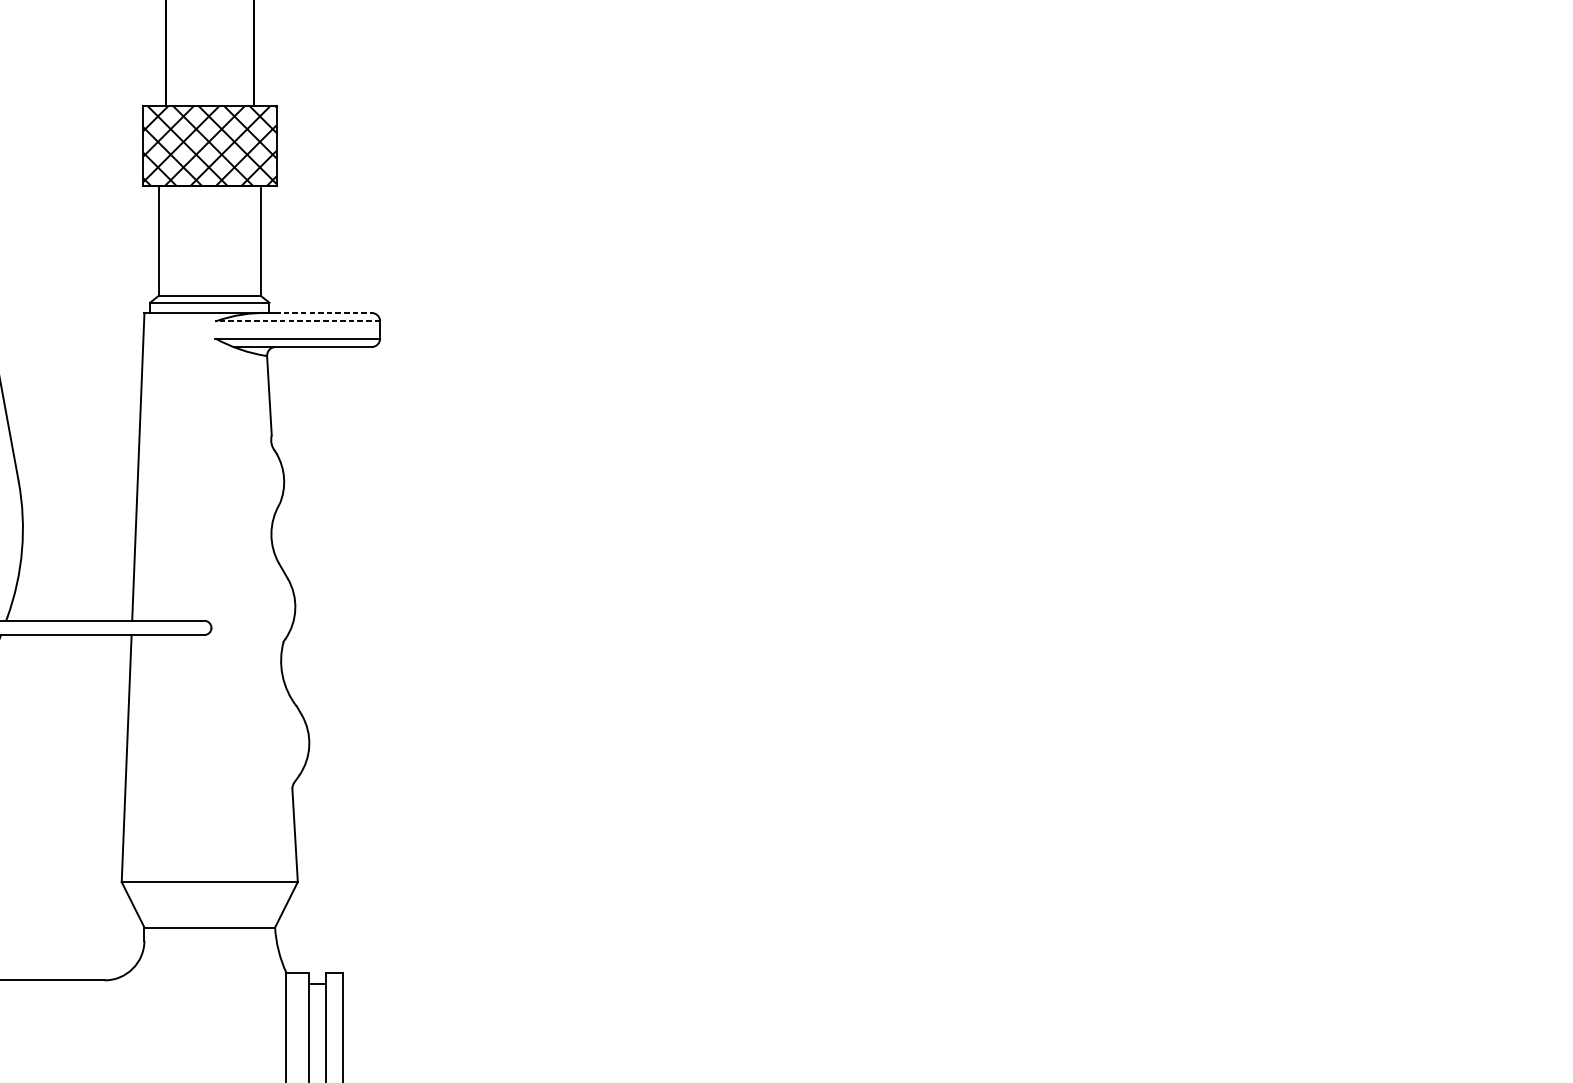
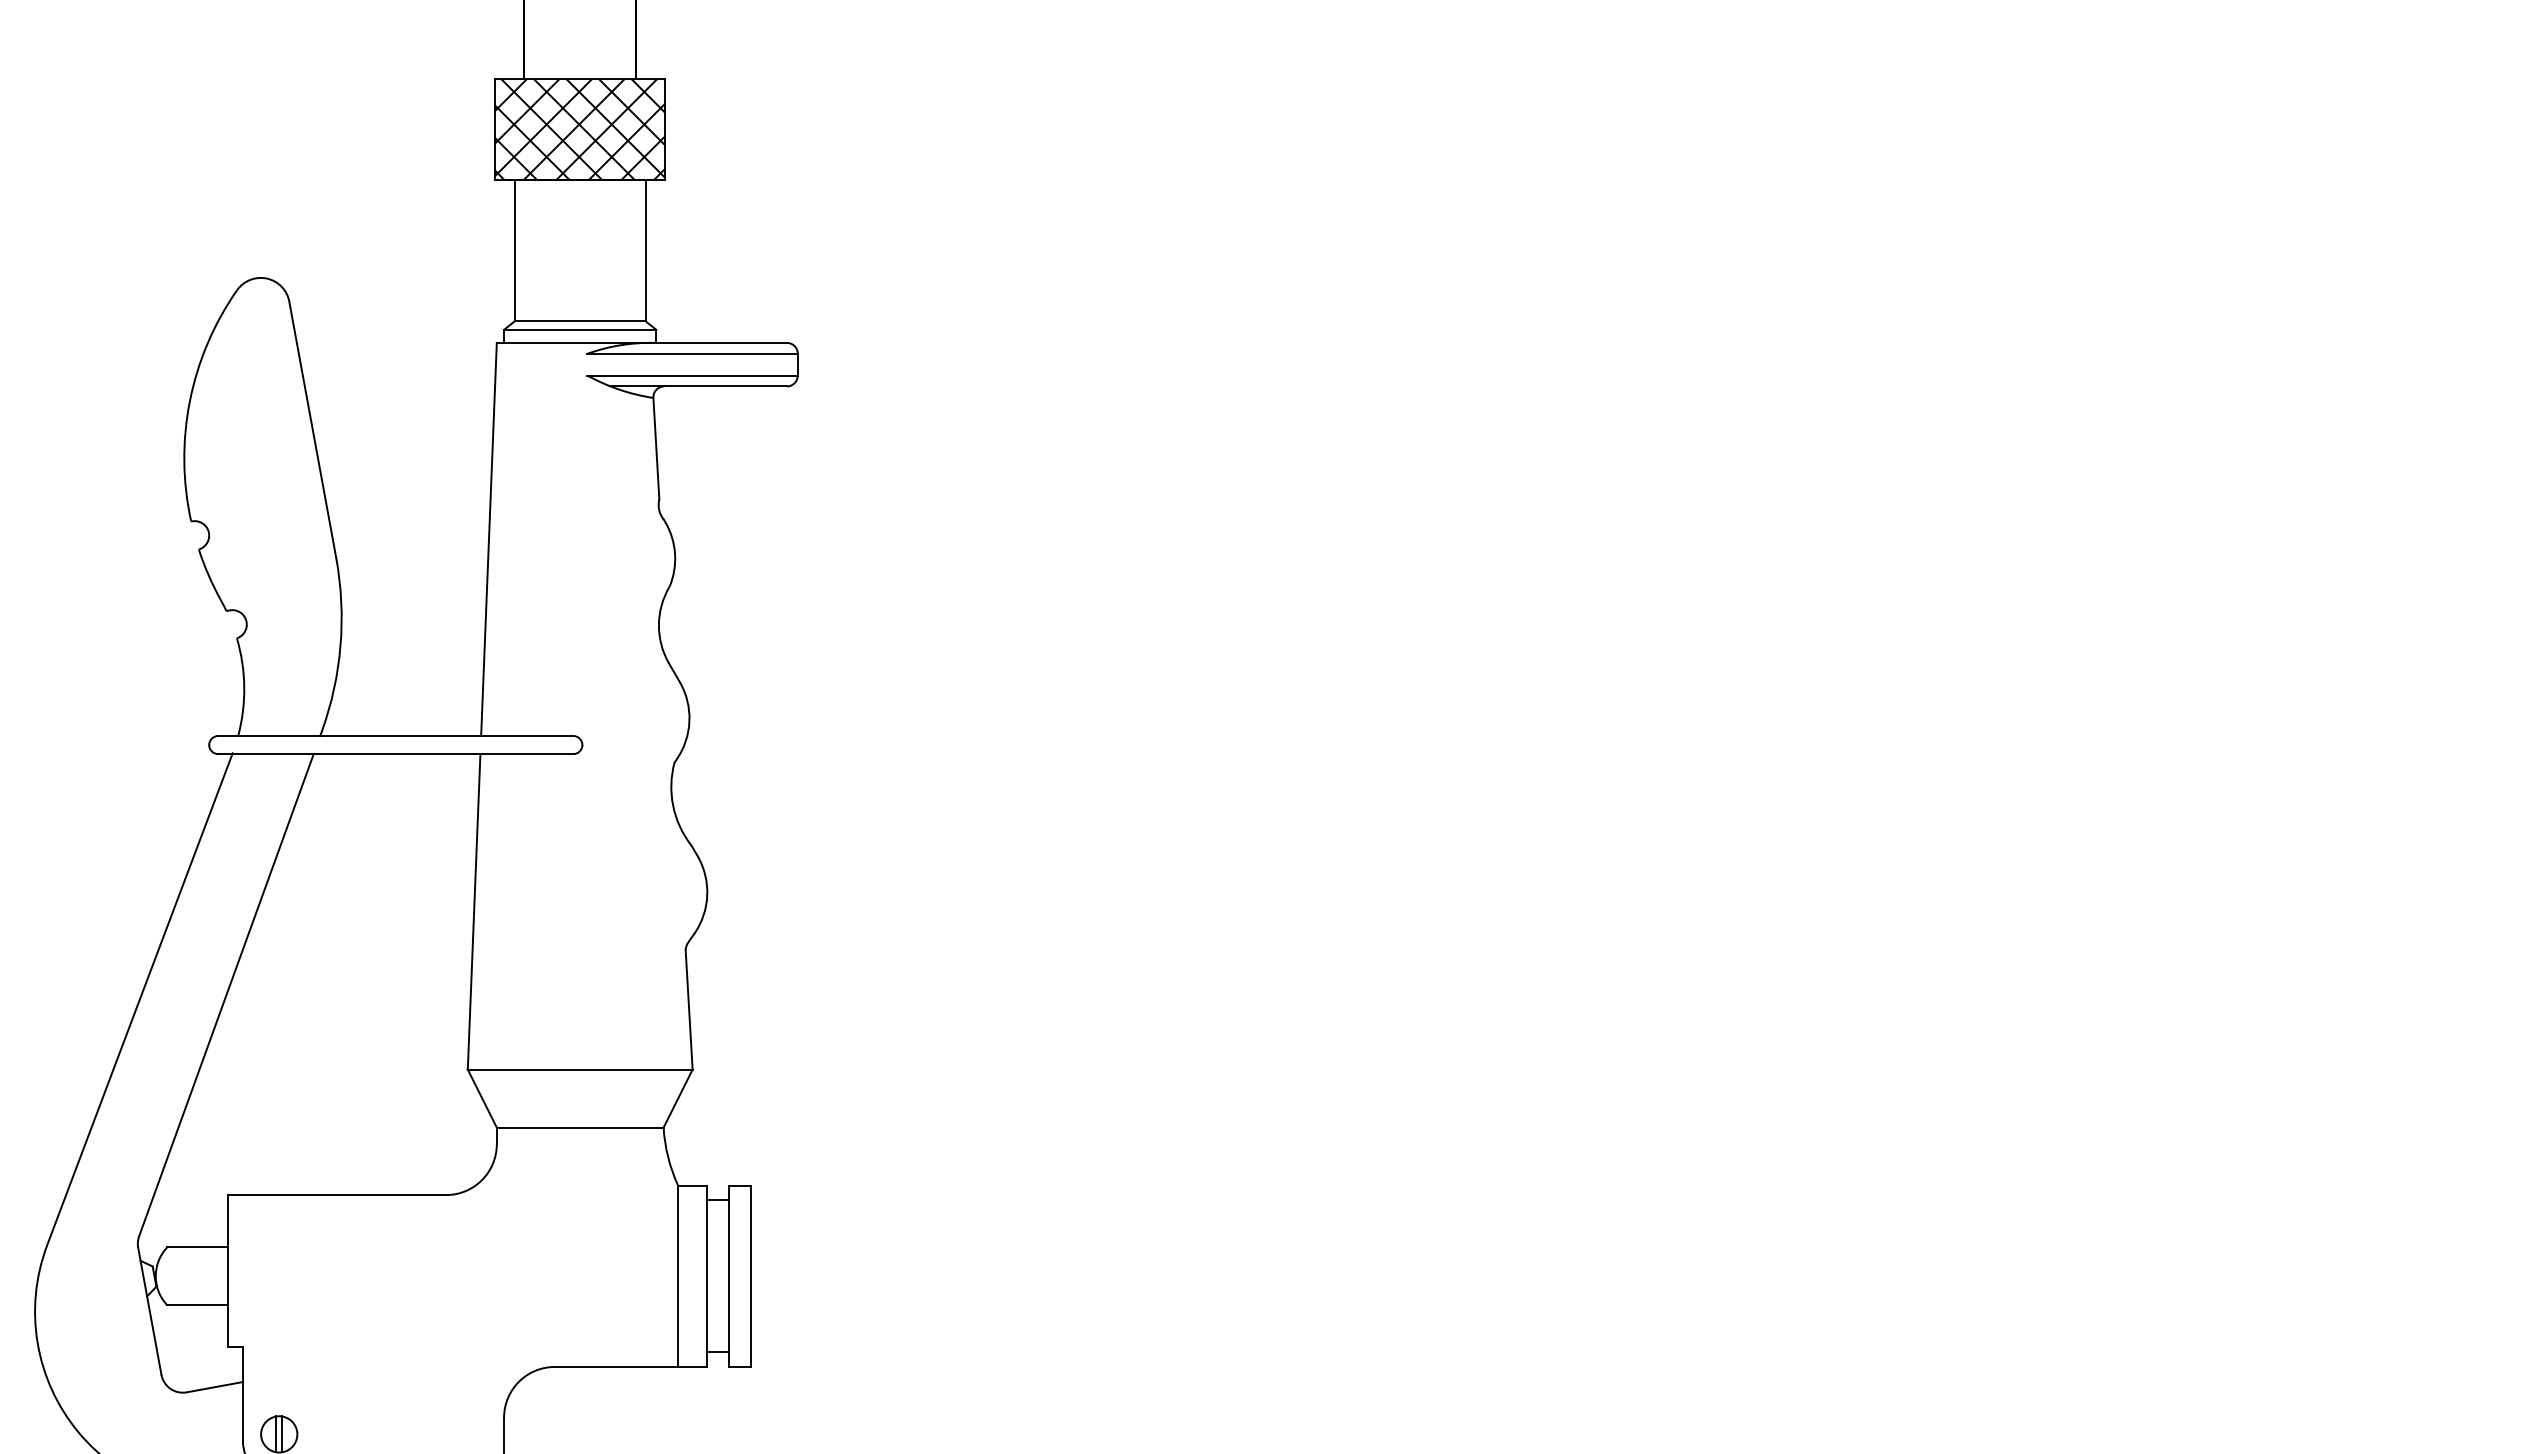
line: (323, 312) -> (725, 342), dashed -> solid
line: (297, 321) -> (692, 353), dashed -> solid

